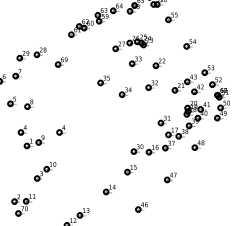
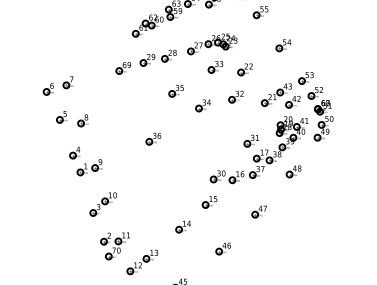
part: (31, 53) -> (157, 57), moved
part: (85, 118) -> (153, 138), added
part: (60, 129) -> (122, 152), removed
part: (23, 205) -> (114, 246), moved

